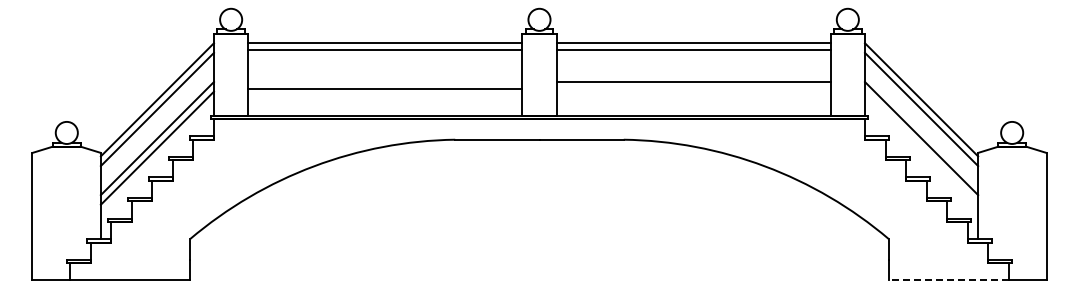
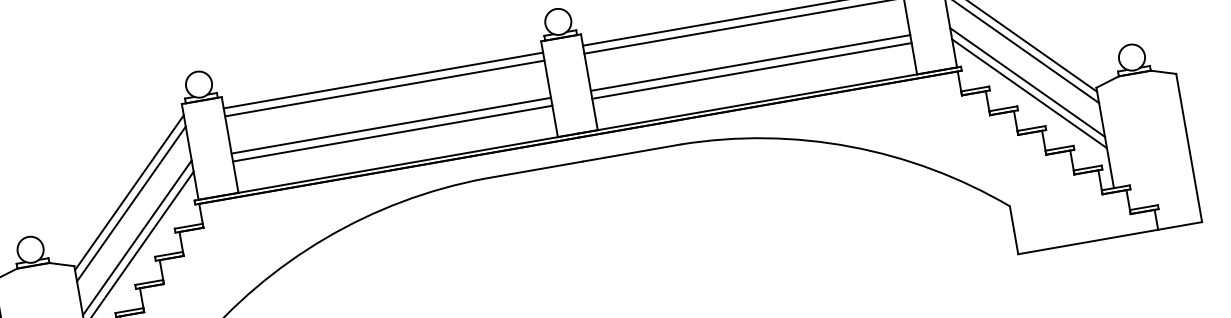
line: (385, 82) -> (391, 126), added
line: (693, 88) -> (751, 70), added
line: (921, 147) -> (1029, 92), added
line: (948, 280) -> (1087, 242), dashed -> solid

